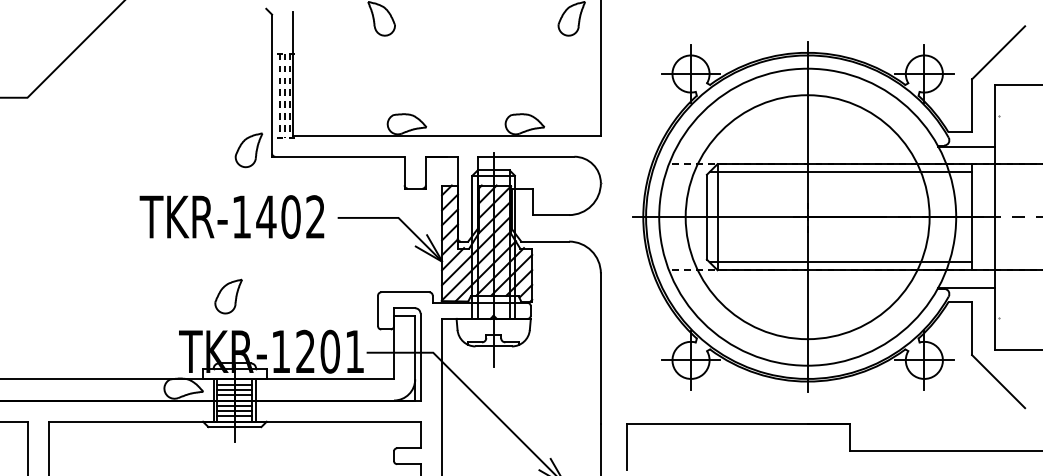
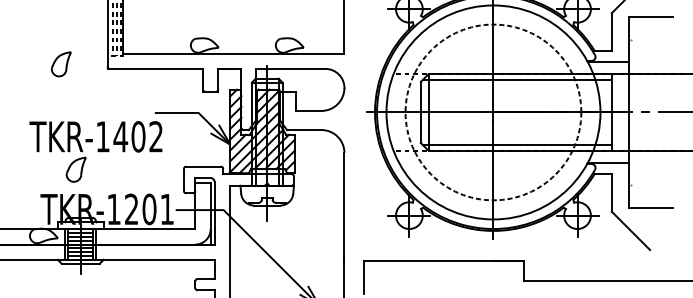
part: (248, 150) -> (61, 64), moved
text: (231, 216) -> (95, 136), moved
circle: (807, 217) -> (493, 112), solid -> dashed

